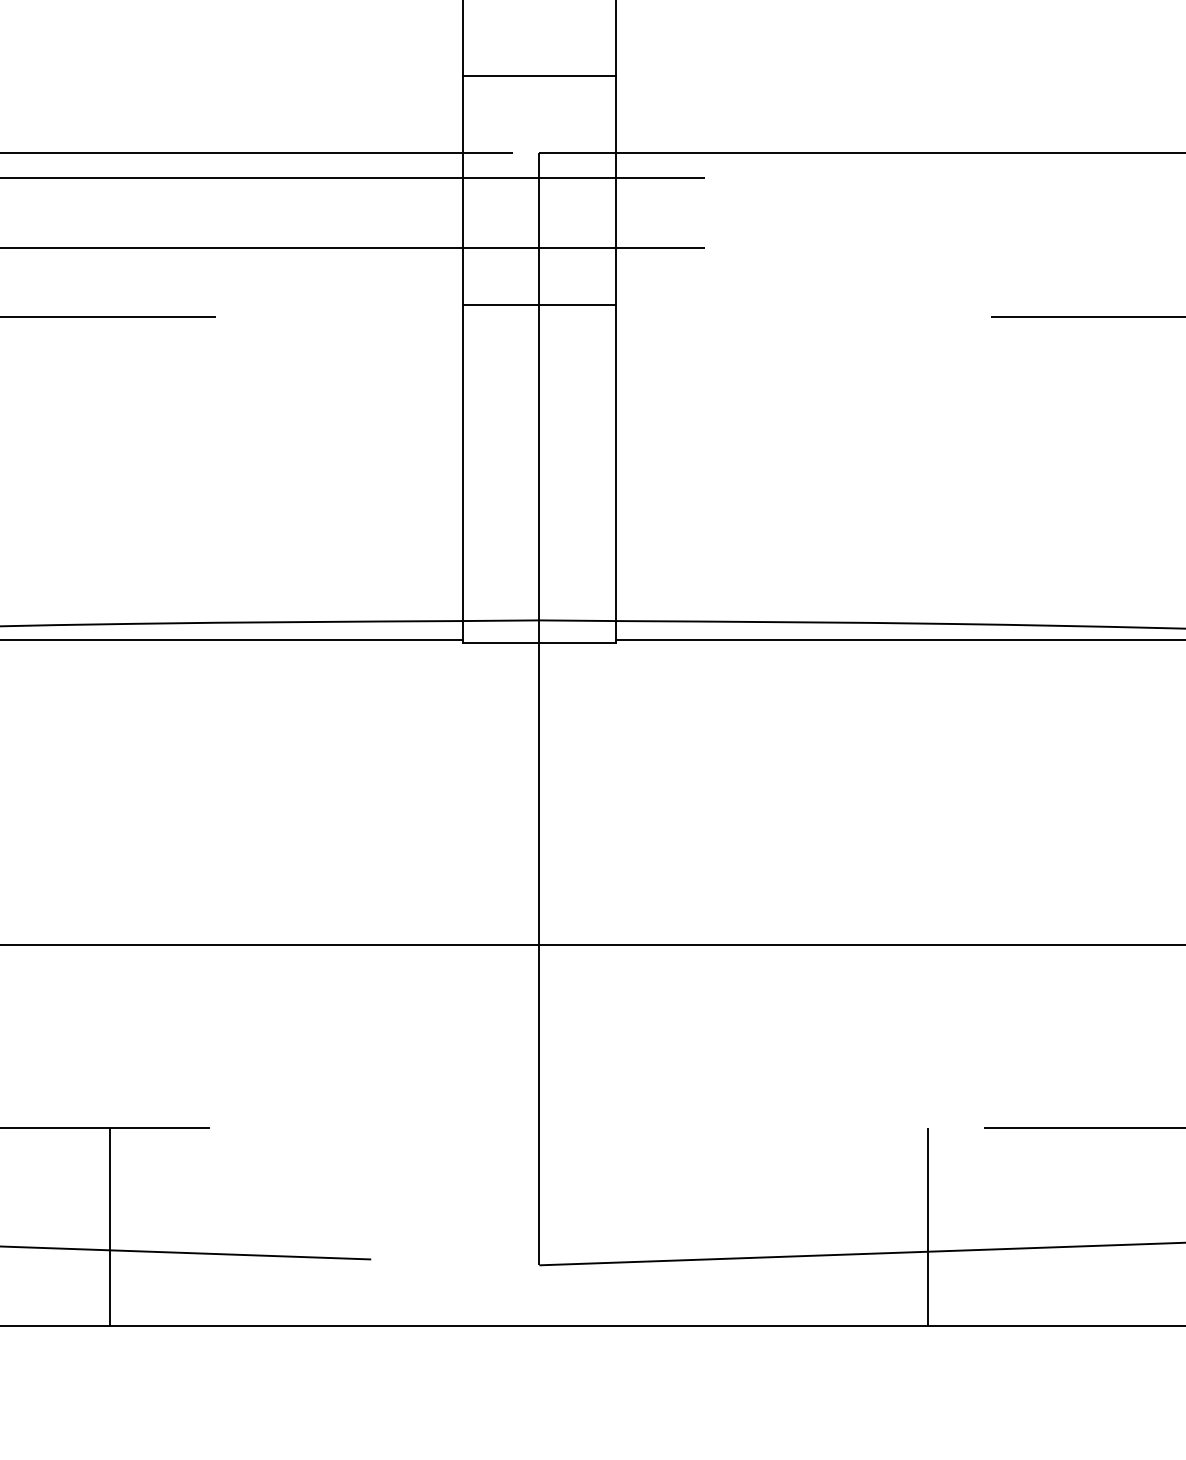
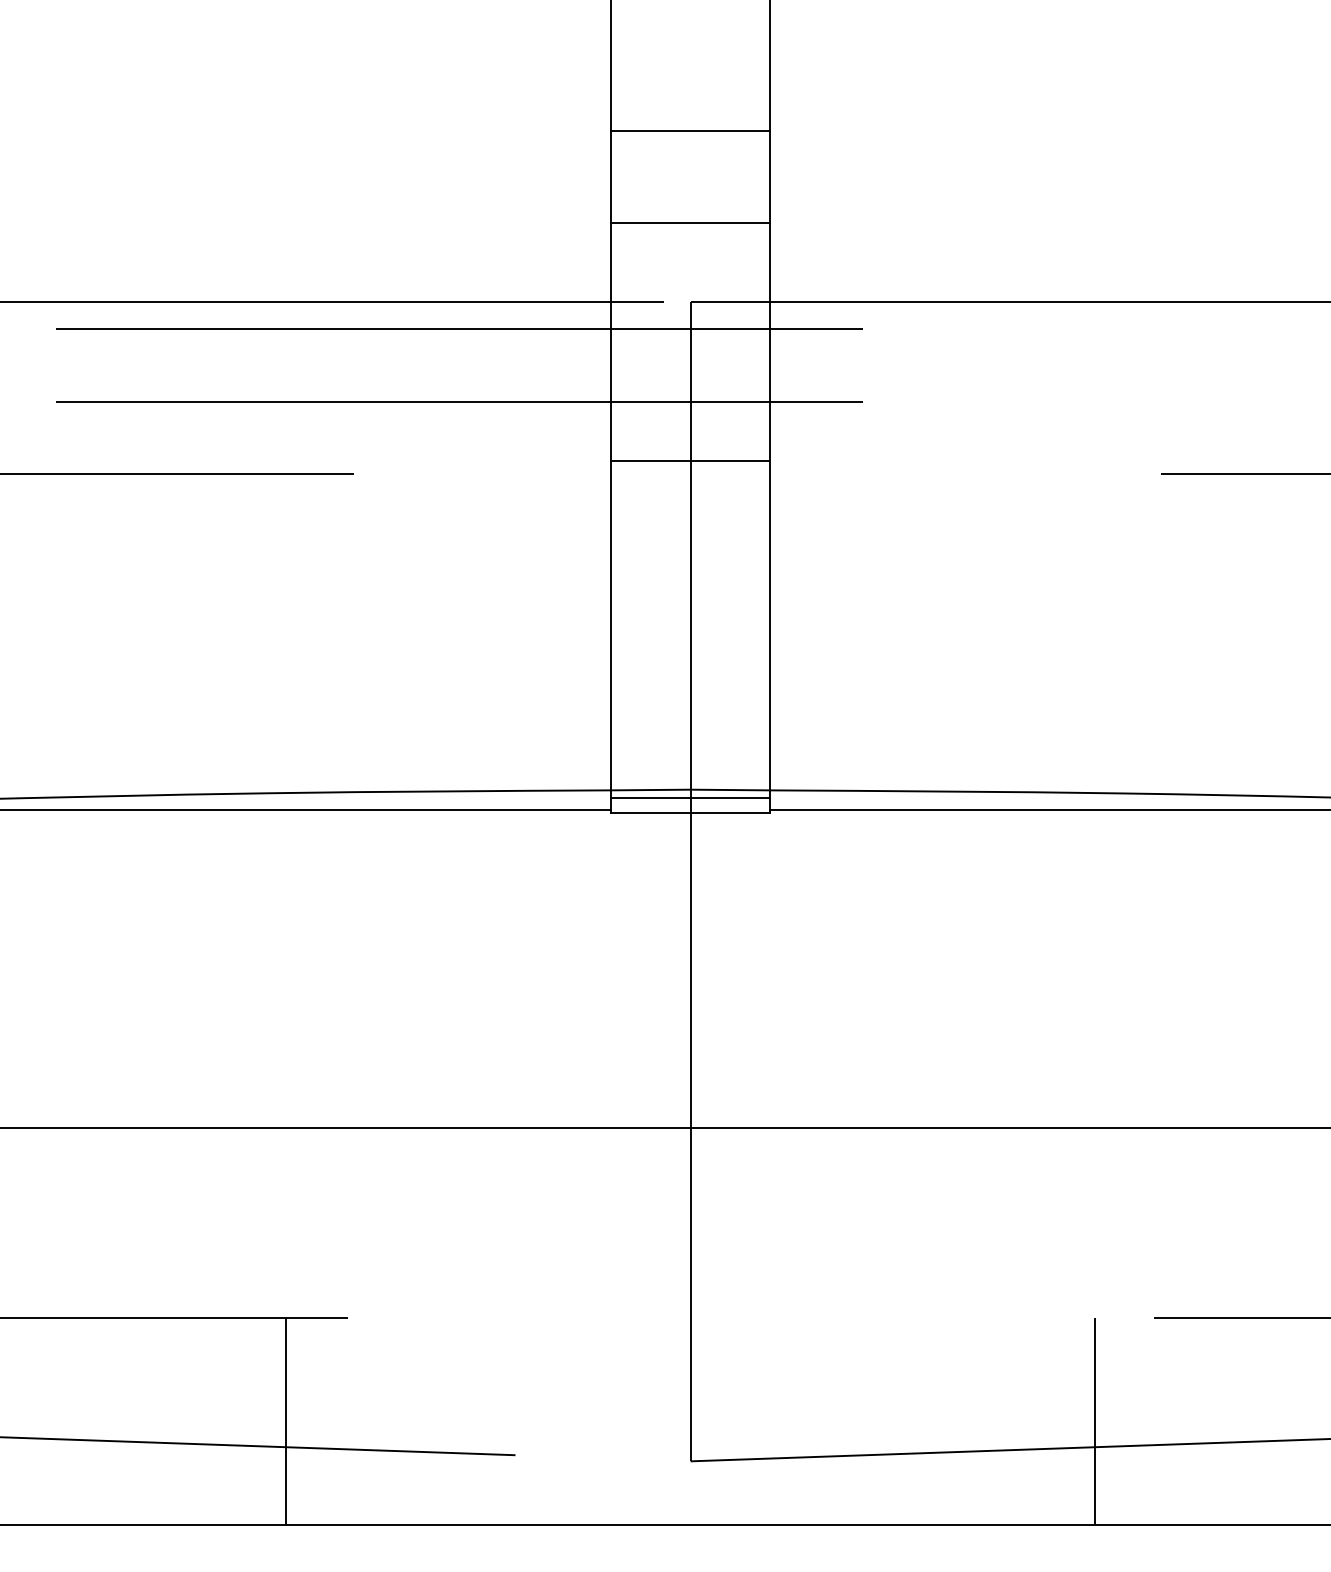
line: (539, 628) -> (690, 798), added
line: (110, 1227) -> (286, 1421), moved

